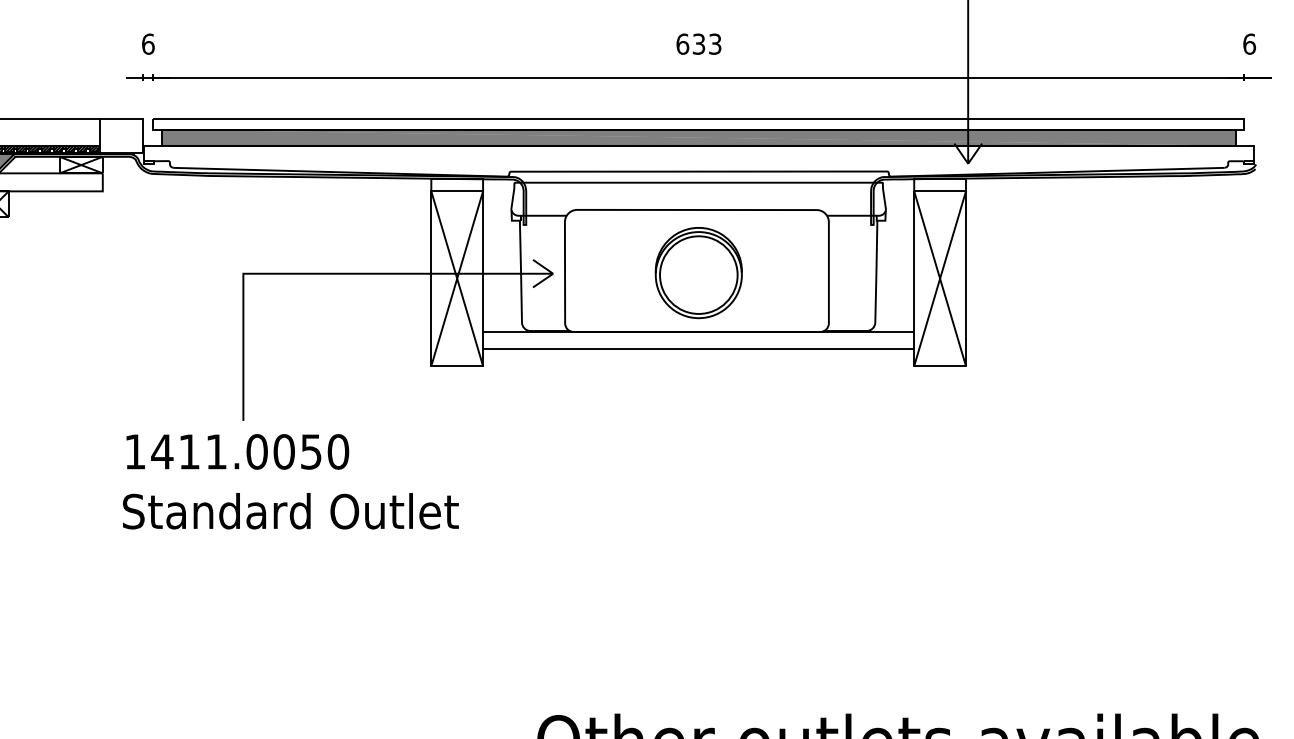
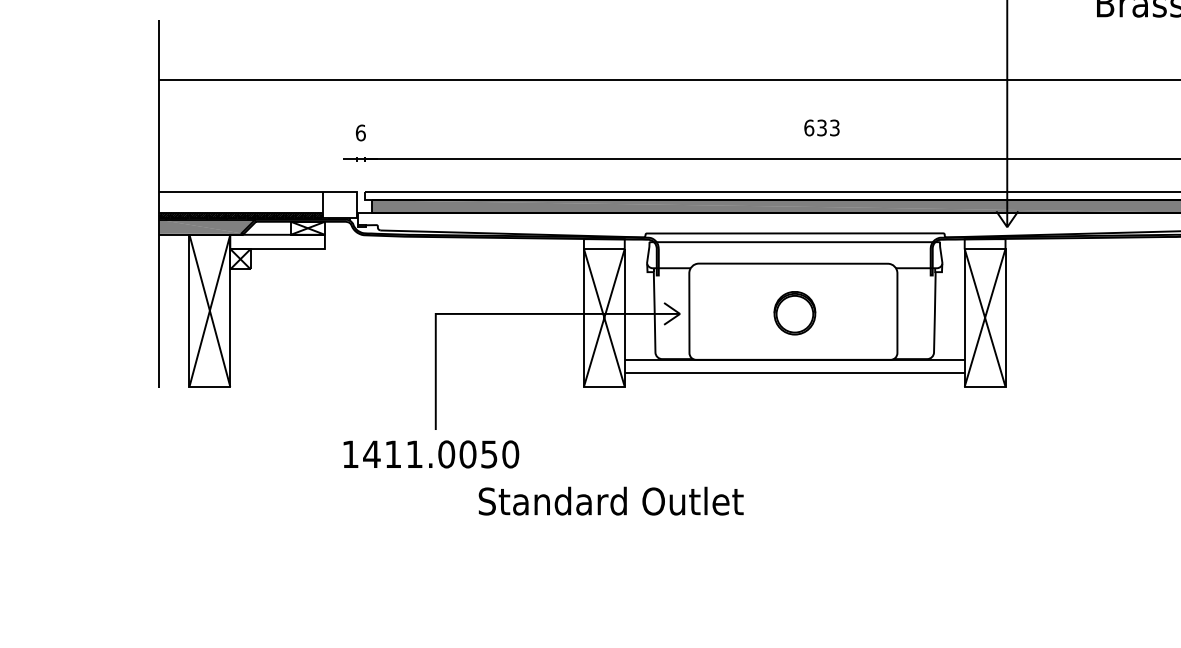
text: (698, 43) -> (821, 127), moved
part: (698, 271) -> (794, 312), size x0.6
text: (289, 510) -> (610, 500), moved

